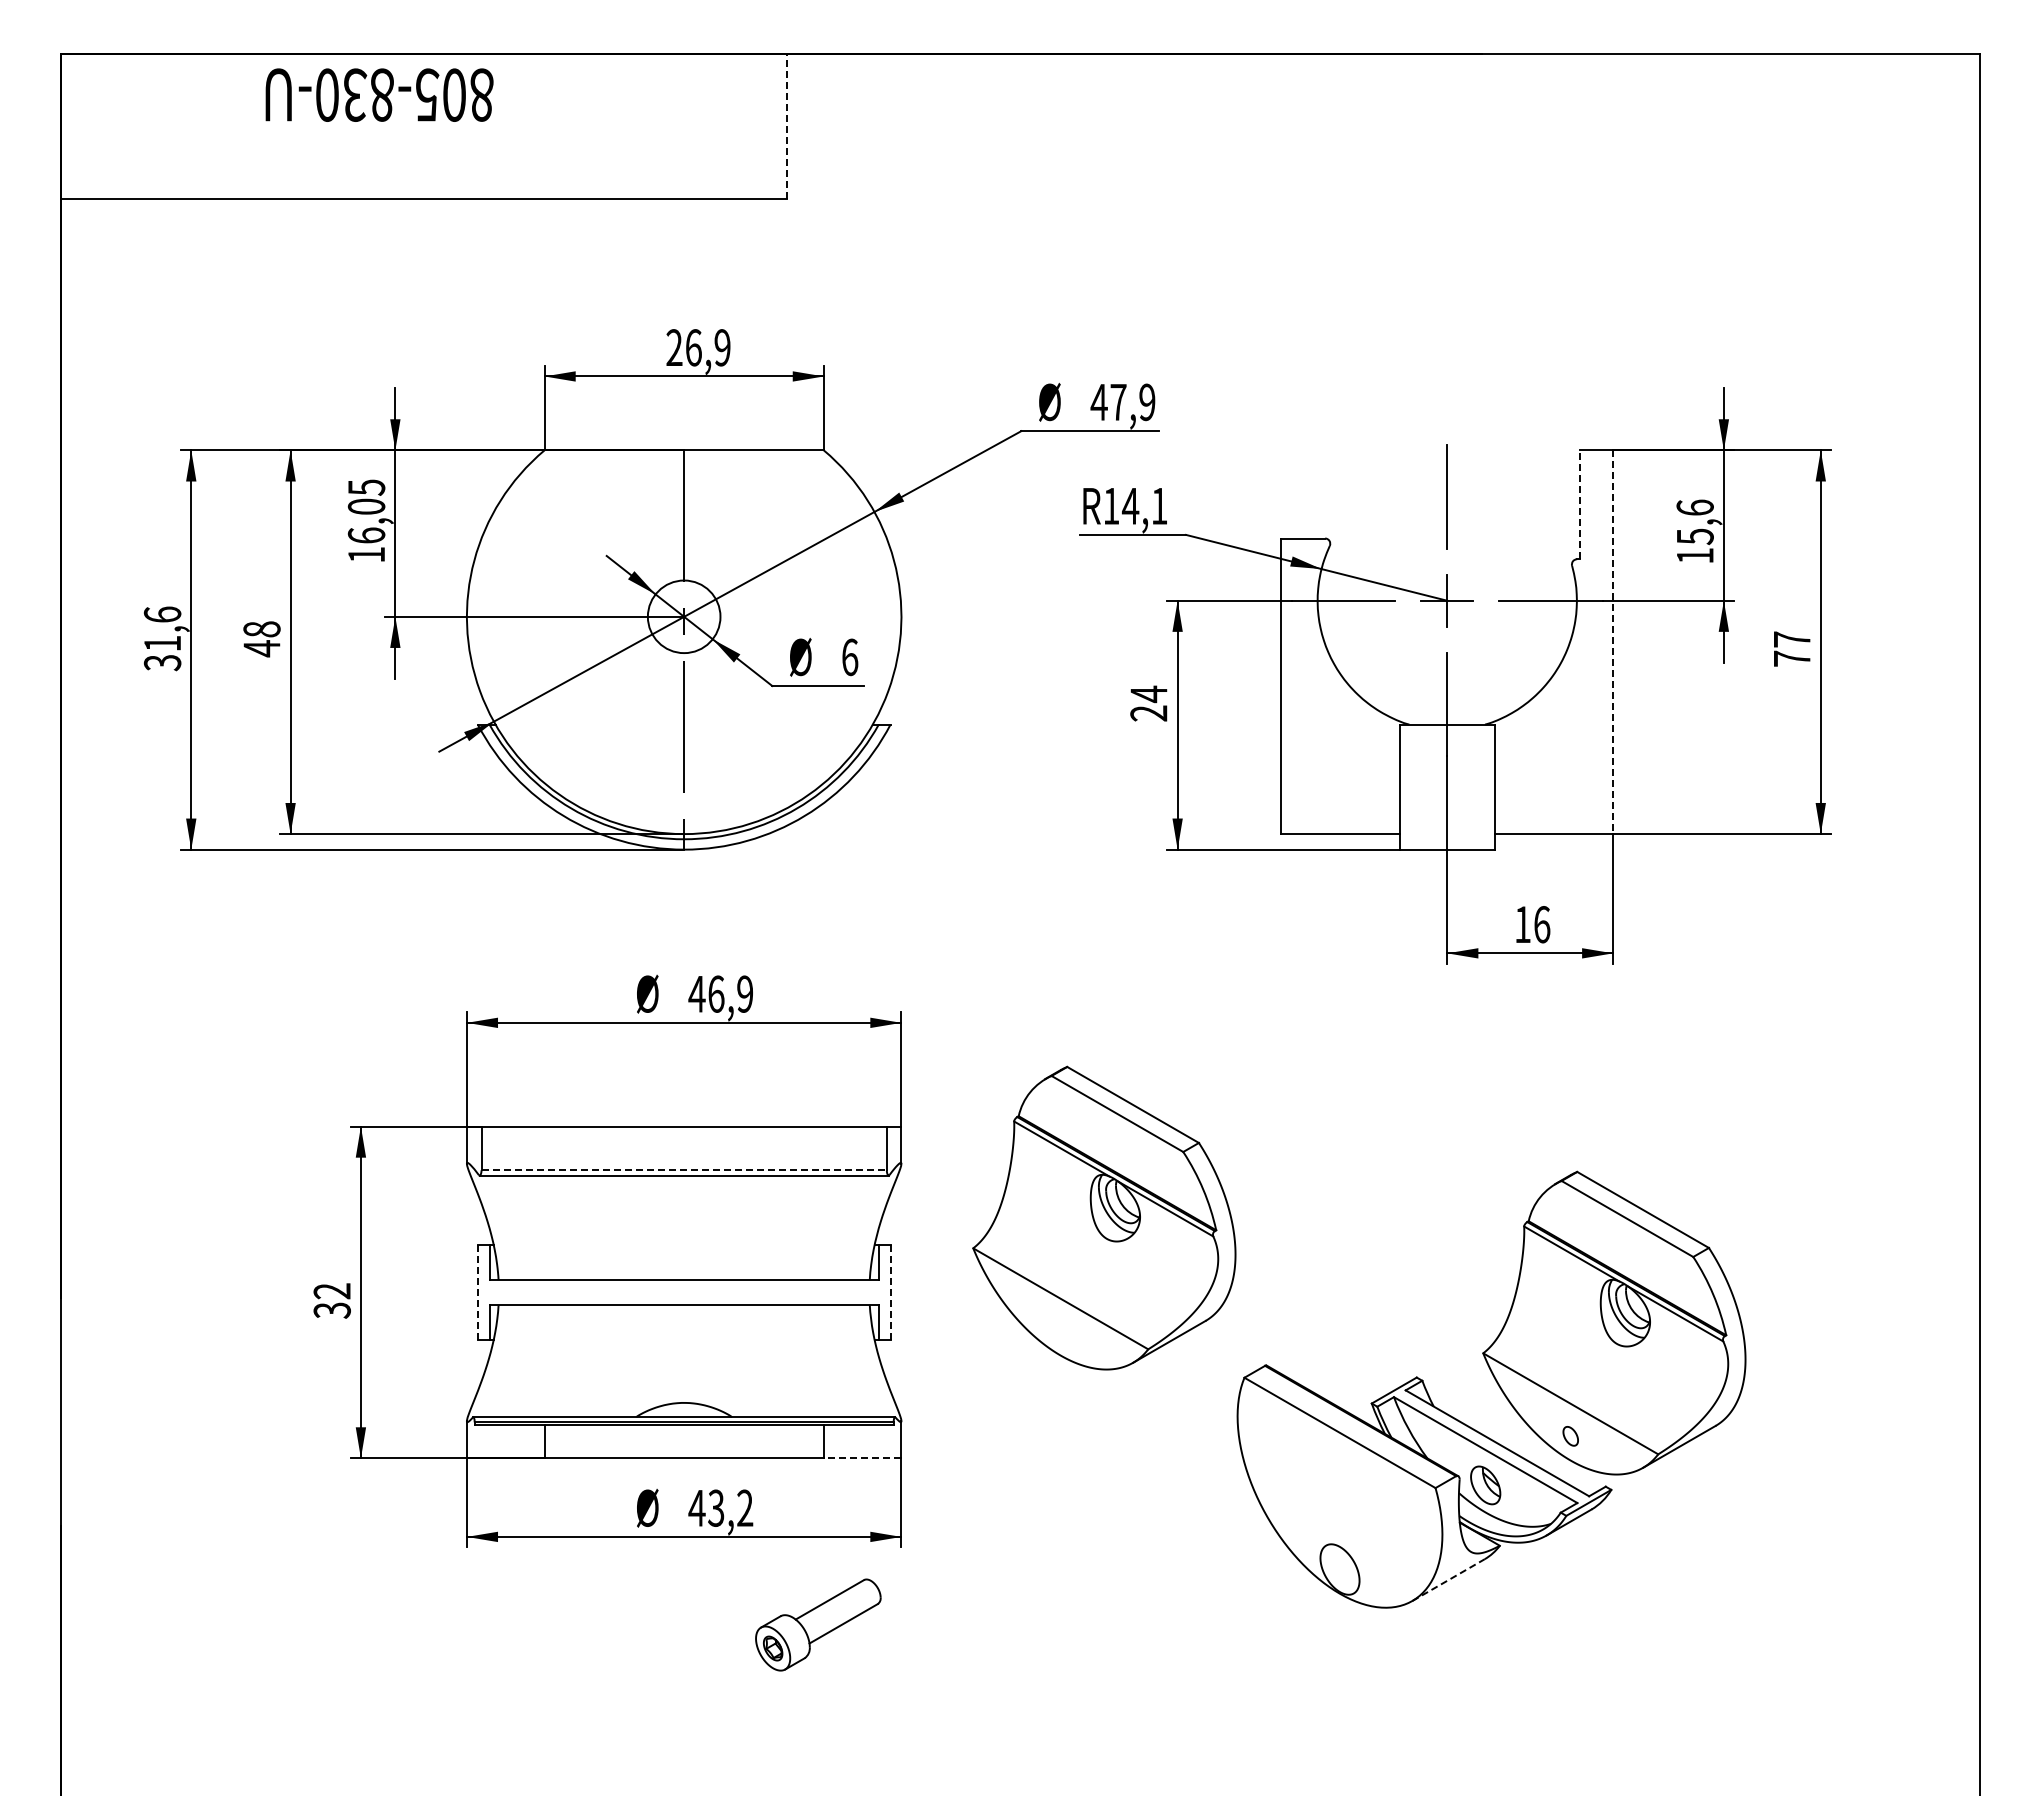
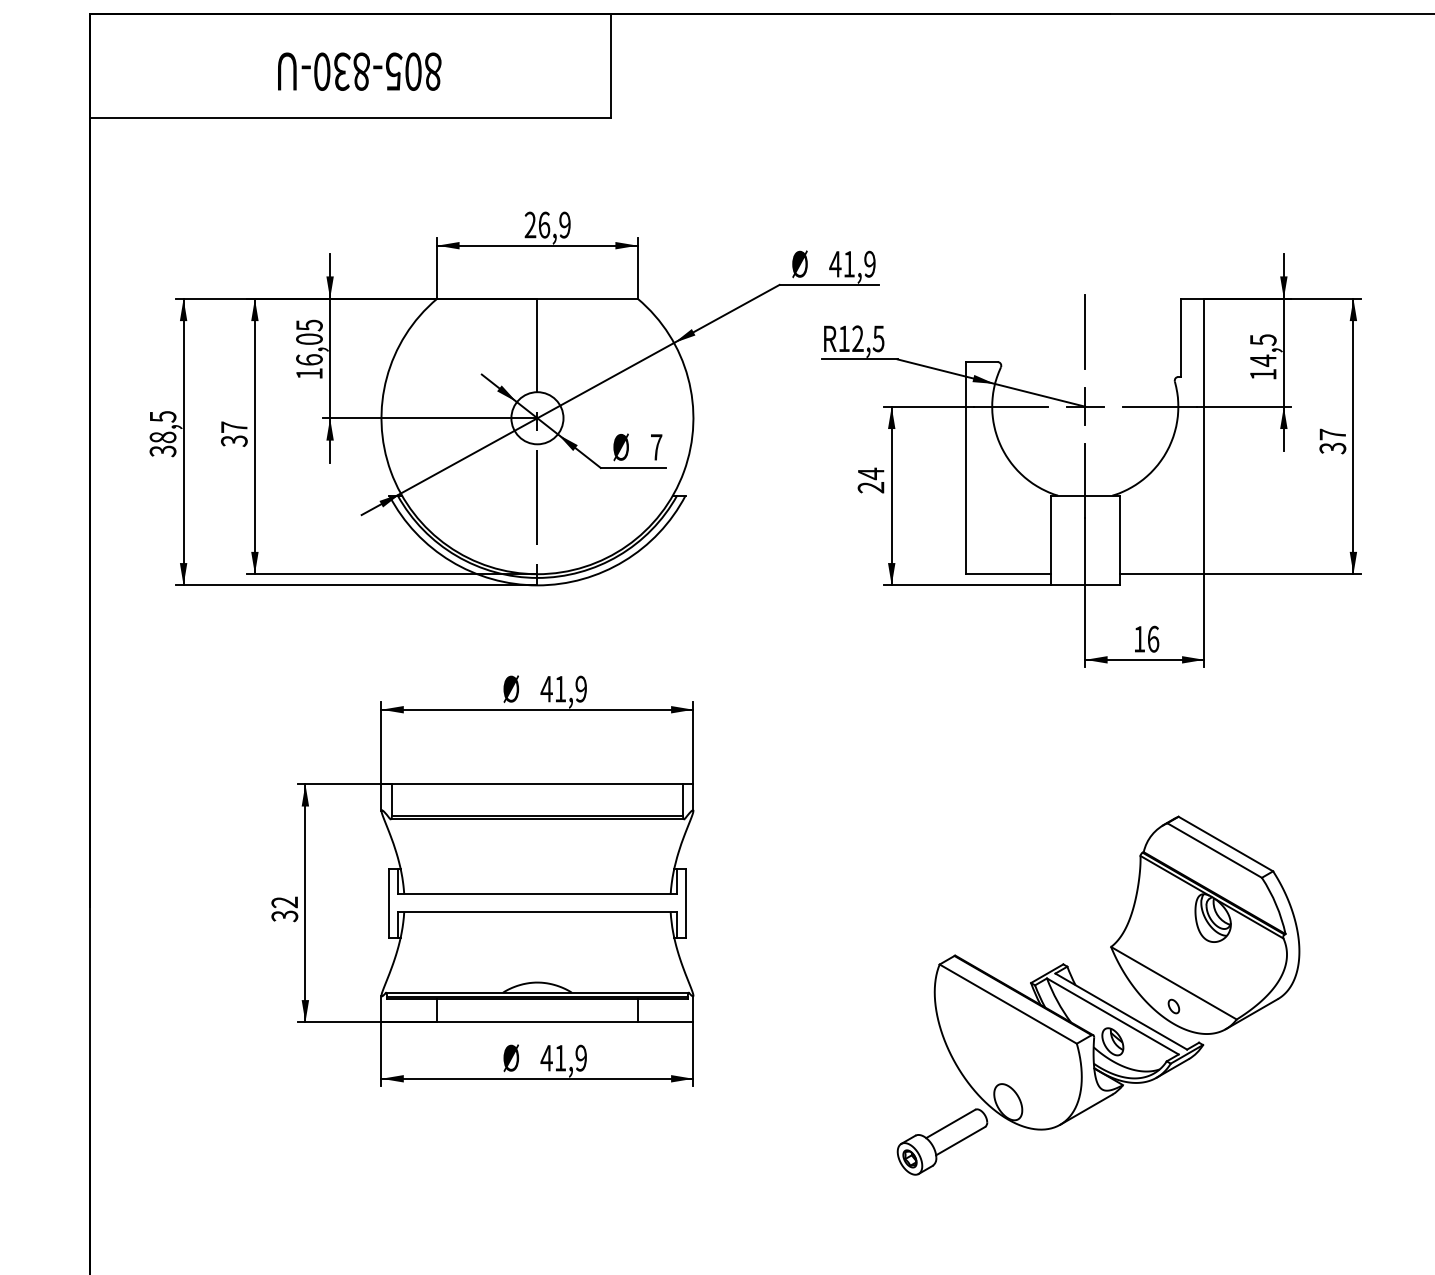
text: (379, 94) -> (359, 71), moved
line: (787, 126) -> (611, 66), dashed -> solid
text: (1118, 402) -> (849, 264), 47,9 -> 41,9
line: (1580, 504) -> (1180, 337), dashed -> solid
text: (1144, 505) -> (867, 338), R14,1 -> R12,5
text: (1694, 522) -> (1262, 350), 15,6 -> 14,5
text: (162, 628) -> (162, 426), 31,6 -> 38,5
text: (261, 639) -> (234, 434), 48 -> 37
line: (1613, 642) -> (1204, 436), dashed -> solid
text: (850, 657) -> (656, 447), 6 -> 7
text: (1791, 658) -> (1332, 448), 77 -> 37
text: (716, 993) -> (560, 688), 46,9 -> 41,9
line: (684, 1170) -> (537, 815), dashed -> solid
part: (1104, 1217) -> (839, 849), removed
line: (477, 1292) -> (389, 903), dashed -> solid
line: (890, 1292) -> (685, 903), dashed -> solid
line: (862, 1458) -> (665, 1022), dashed -> solid
text: (730, 1507) -> (570, 1057), 43,2 -> 41,9
line: (1448, 1580) -> (1086, 1110), dashed -> solid
part: (818, 1624) -> (942, 1141), moved

